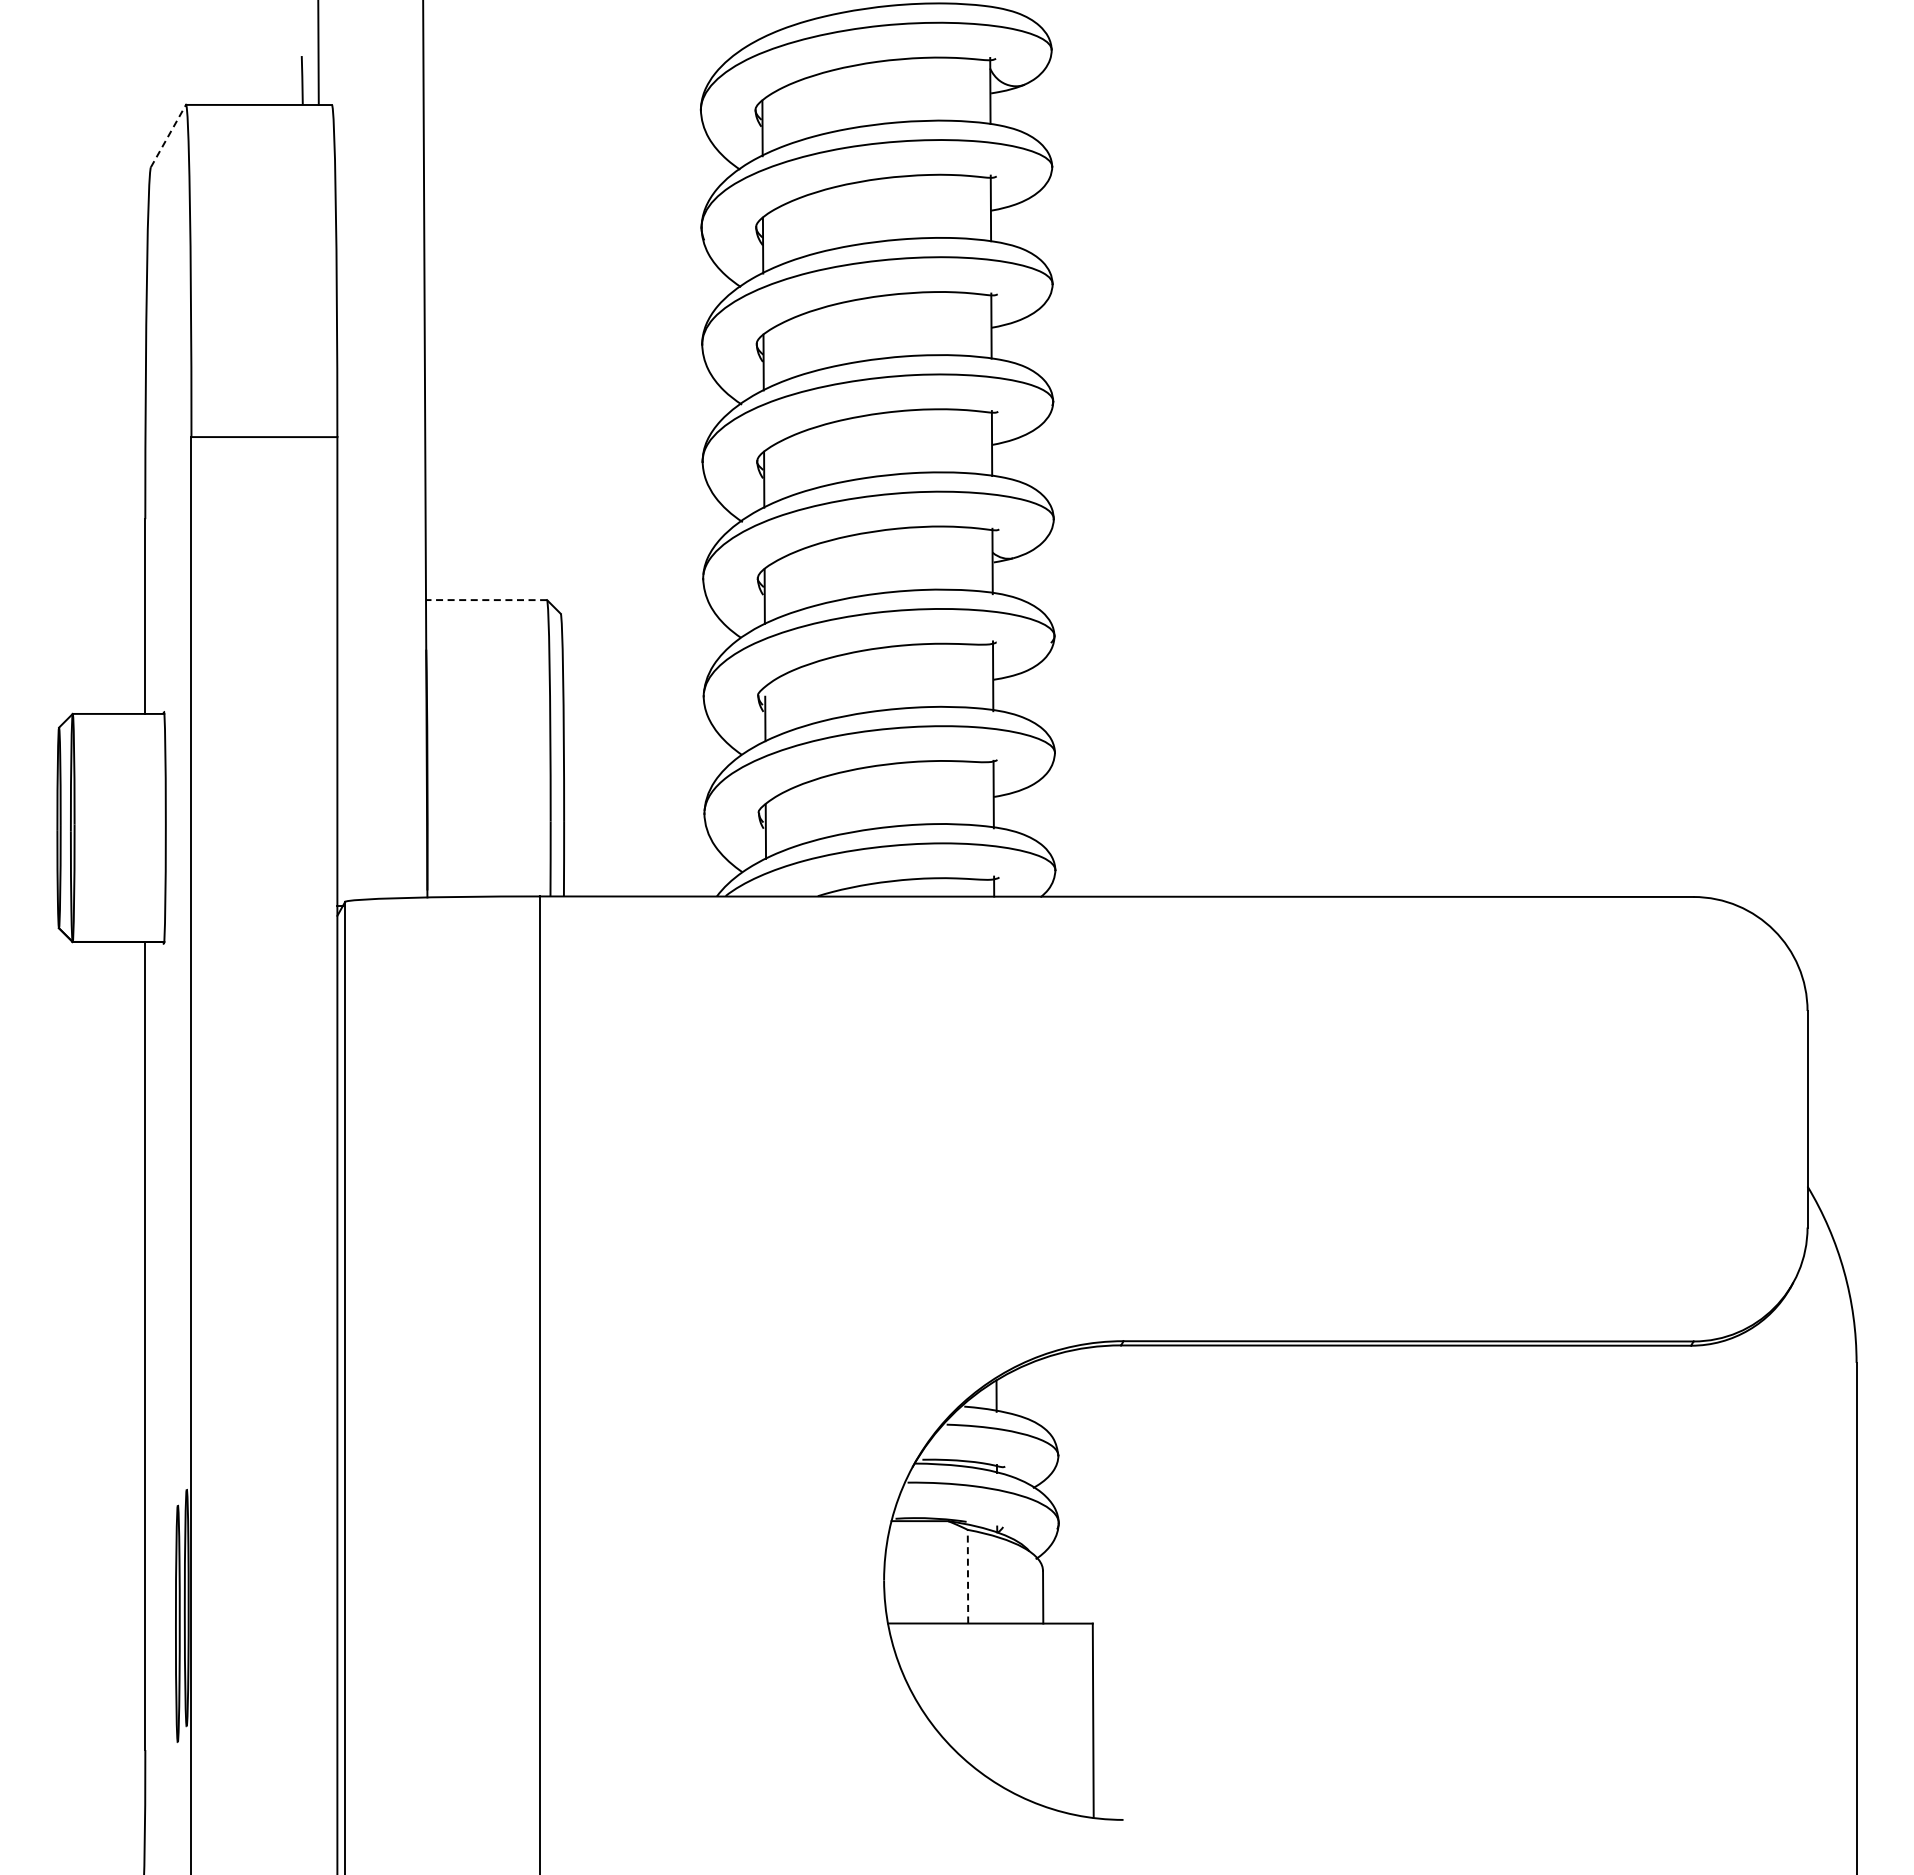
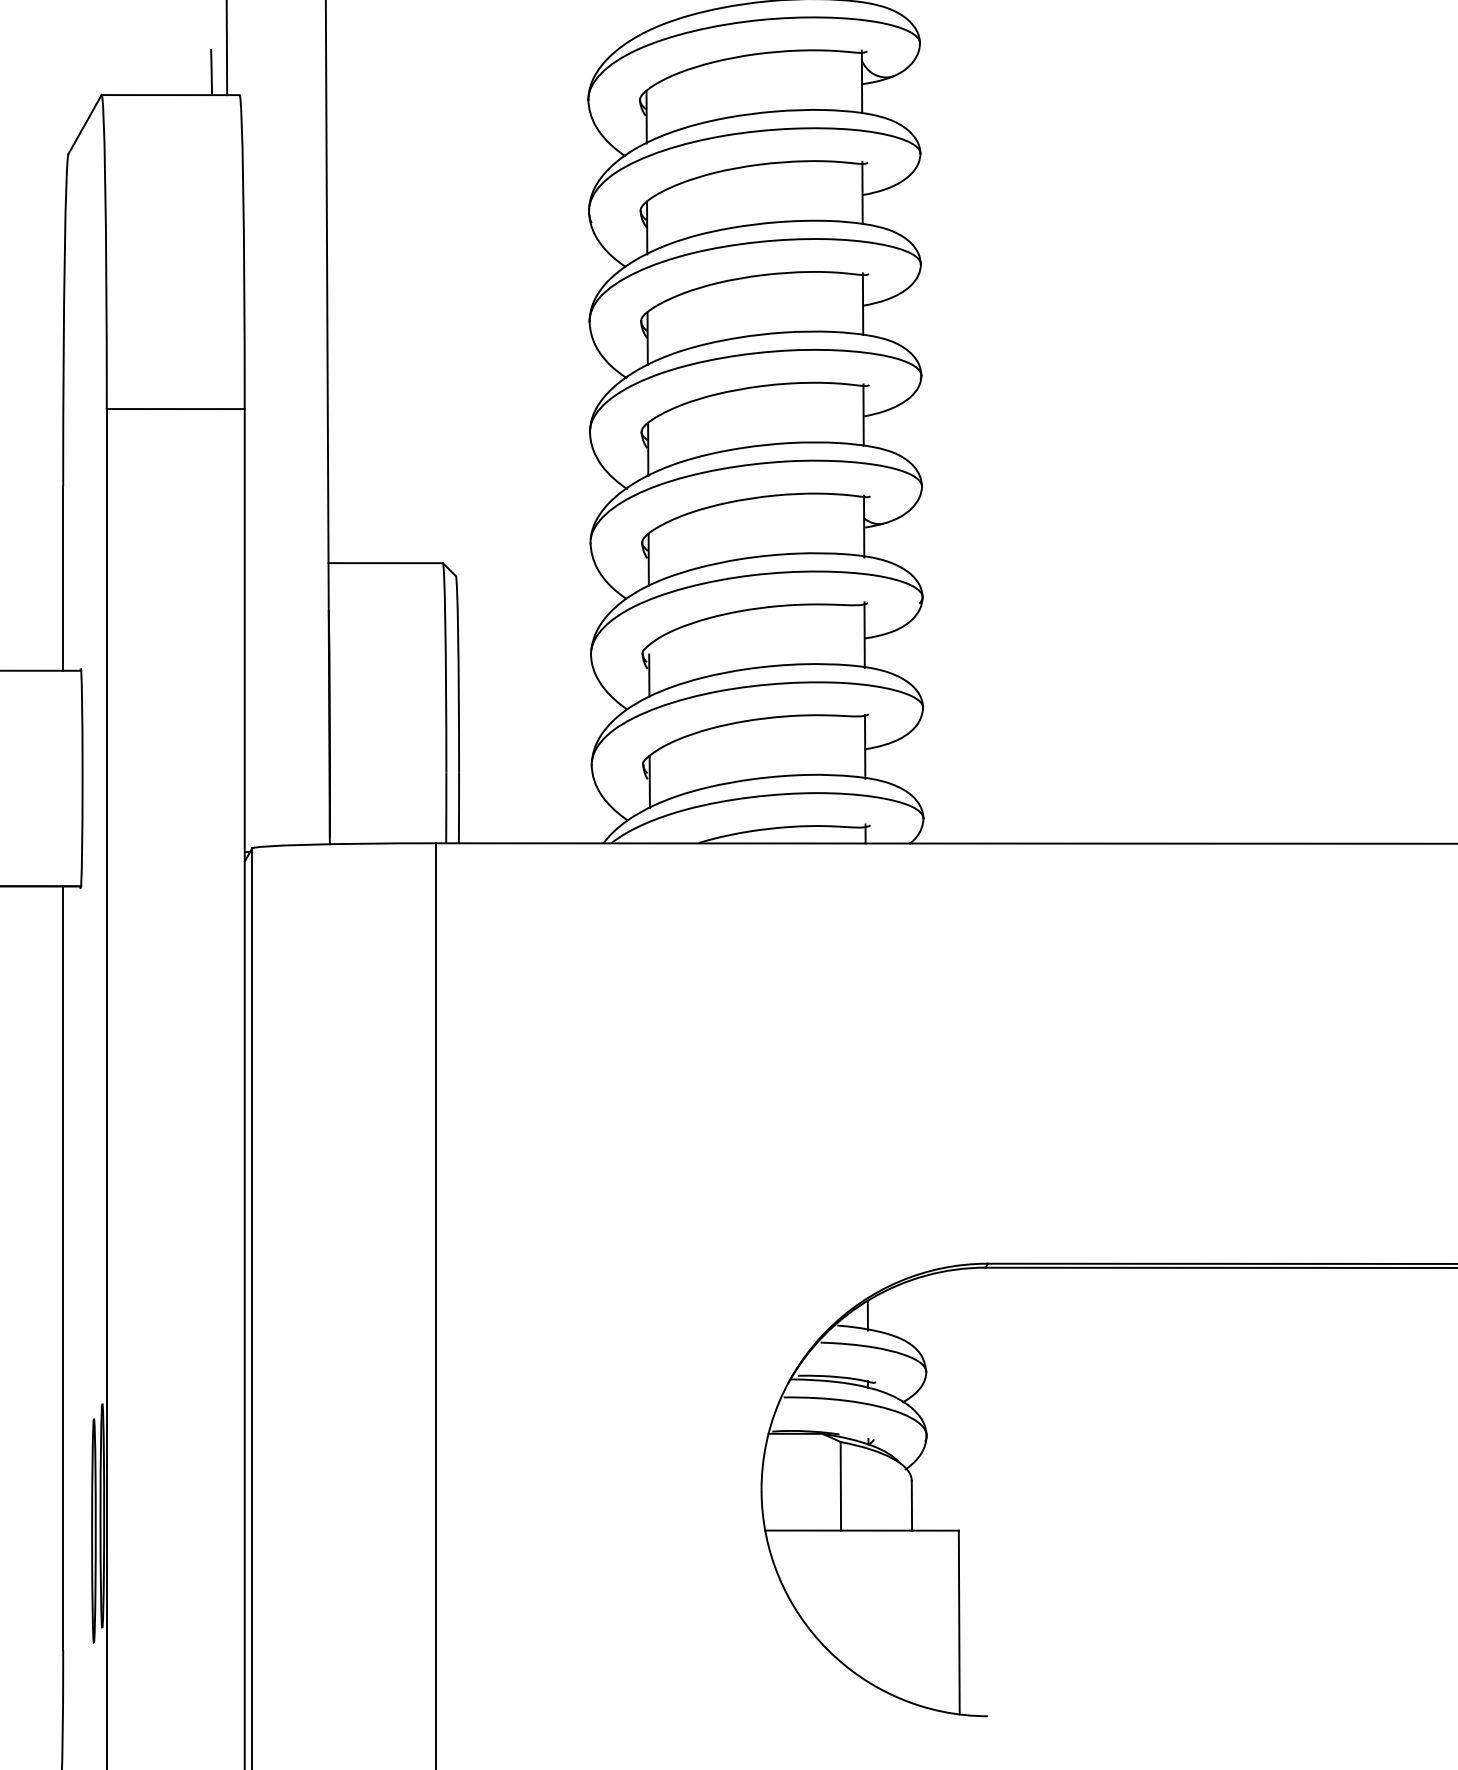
line: (168, 136) -> (85, 124), dashed -> solid
line: (486, 600) -> (385, 563), dashed -> solid
line: (967, 1576) -> (840, 1486), dashed -> solid

